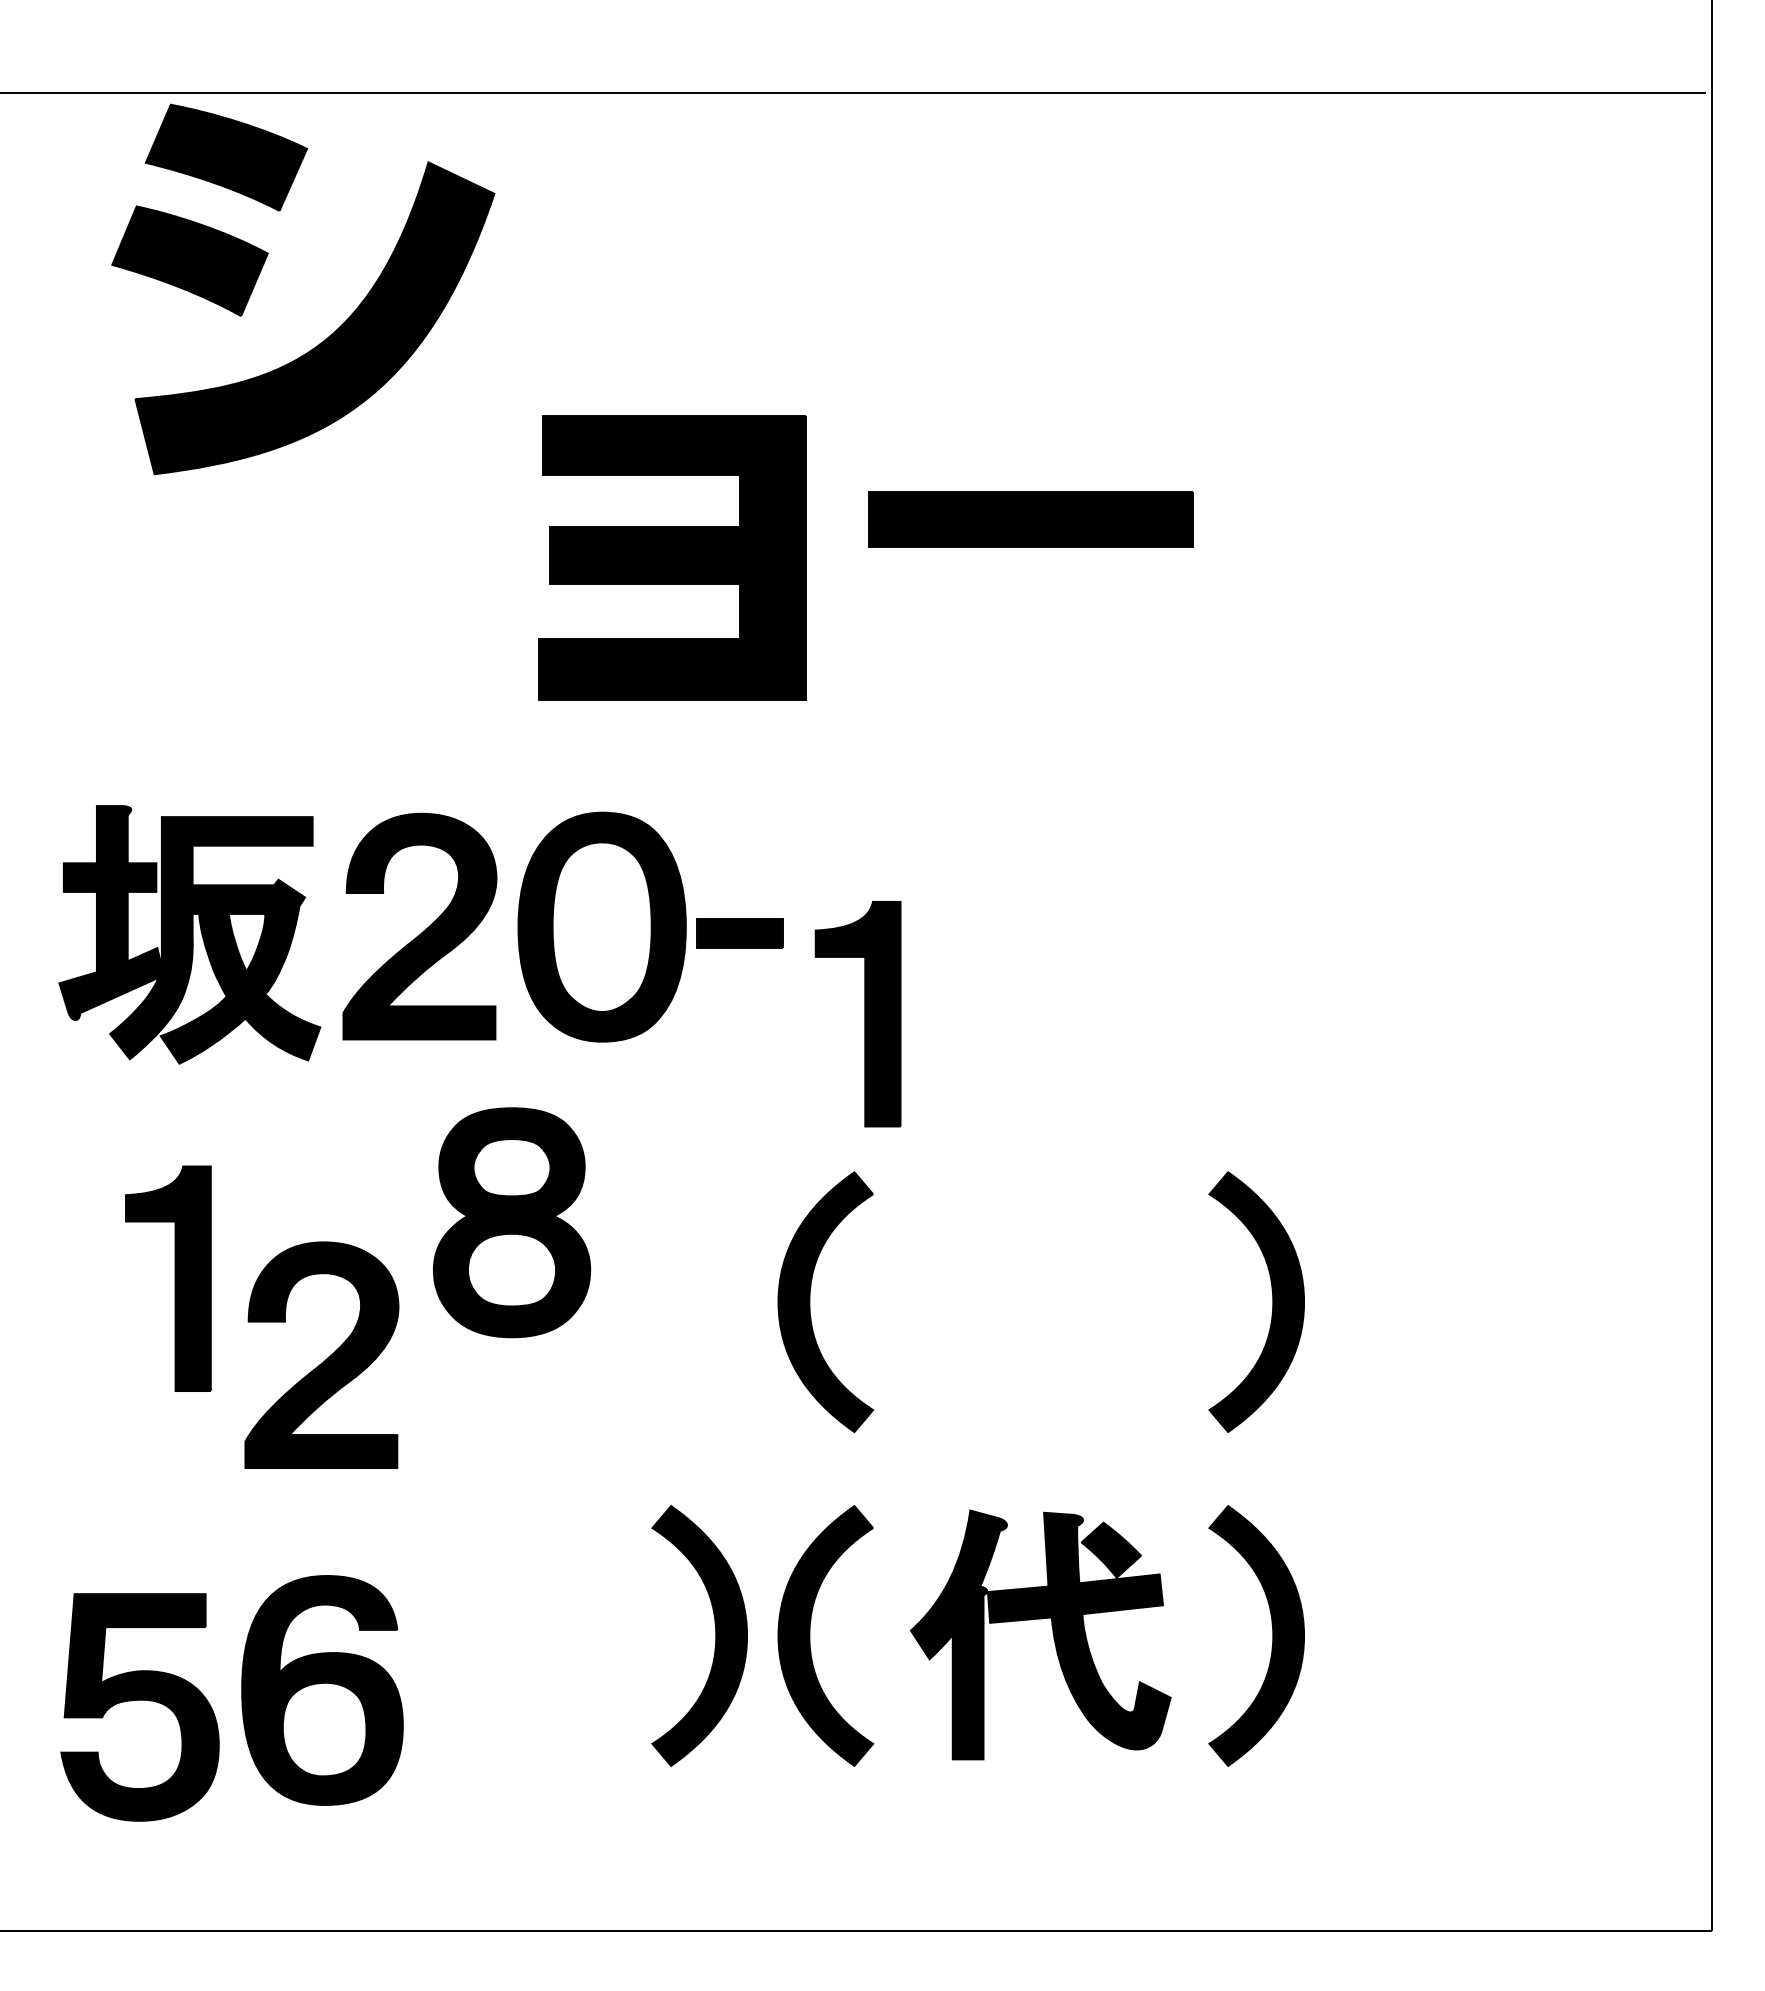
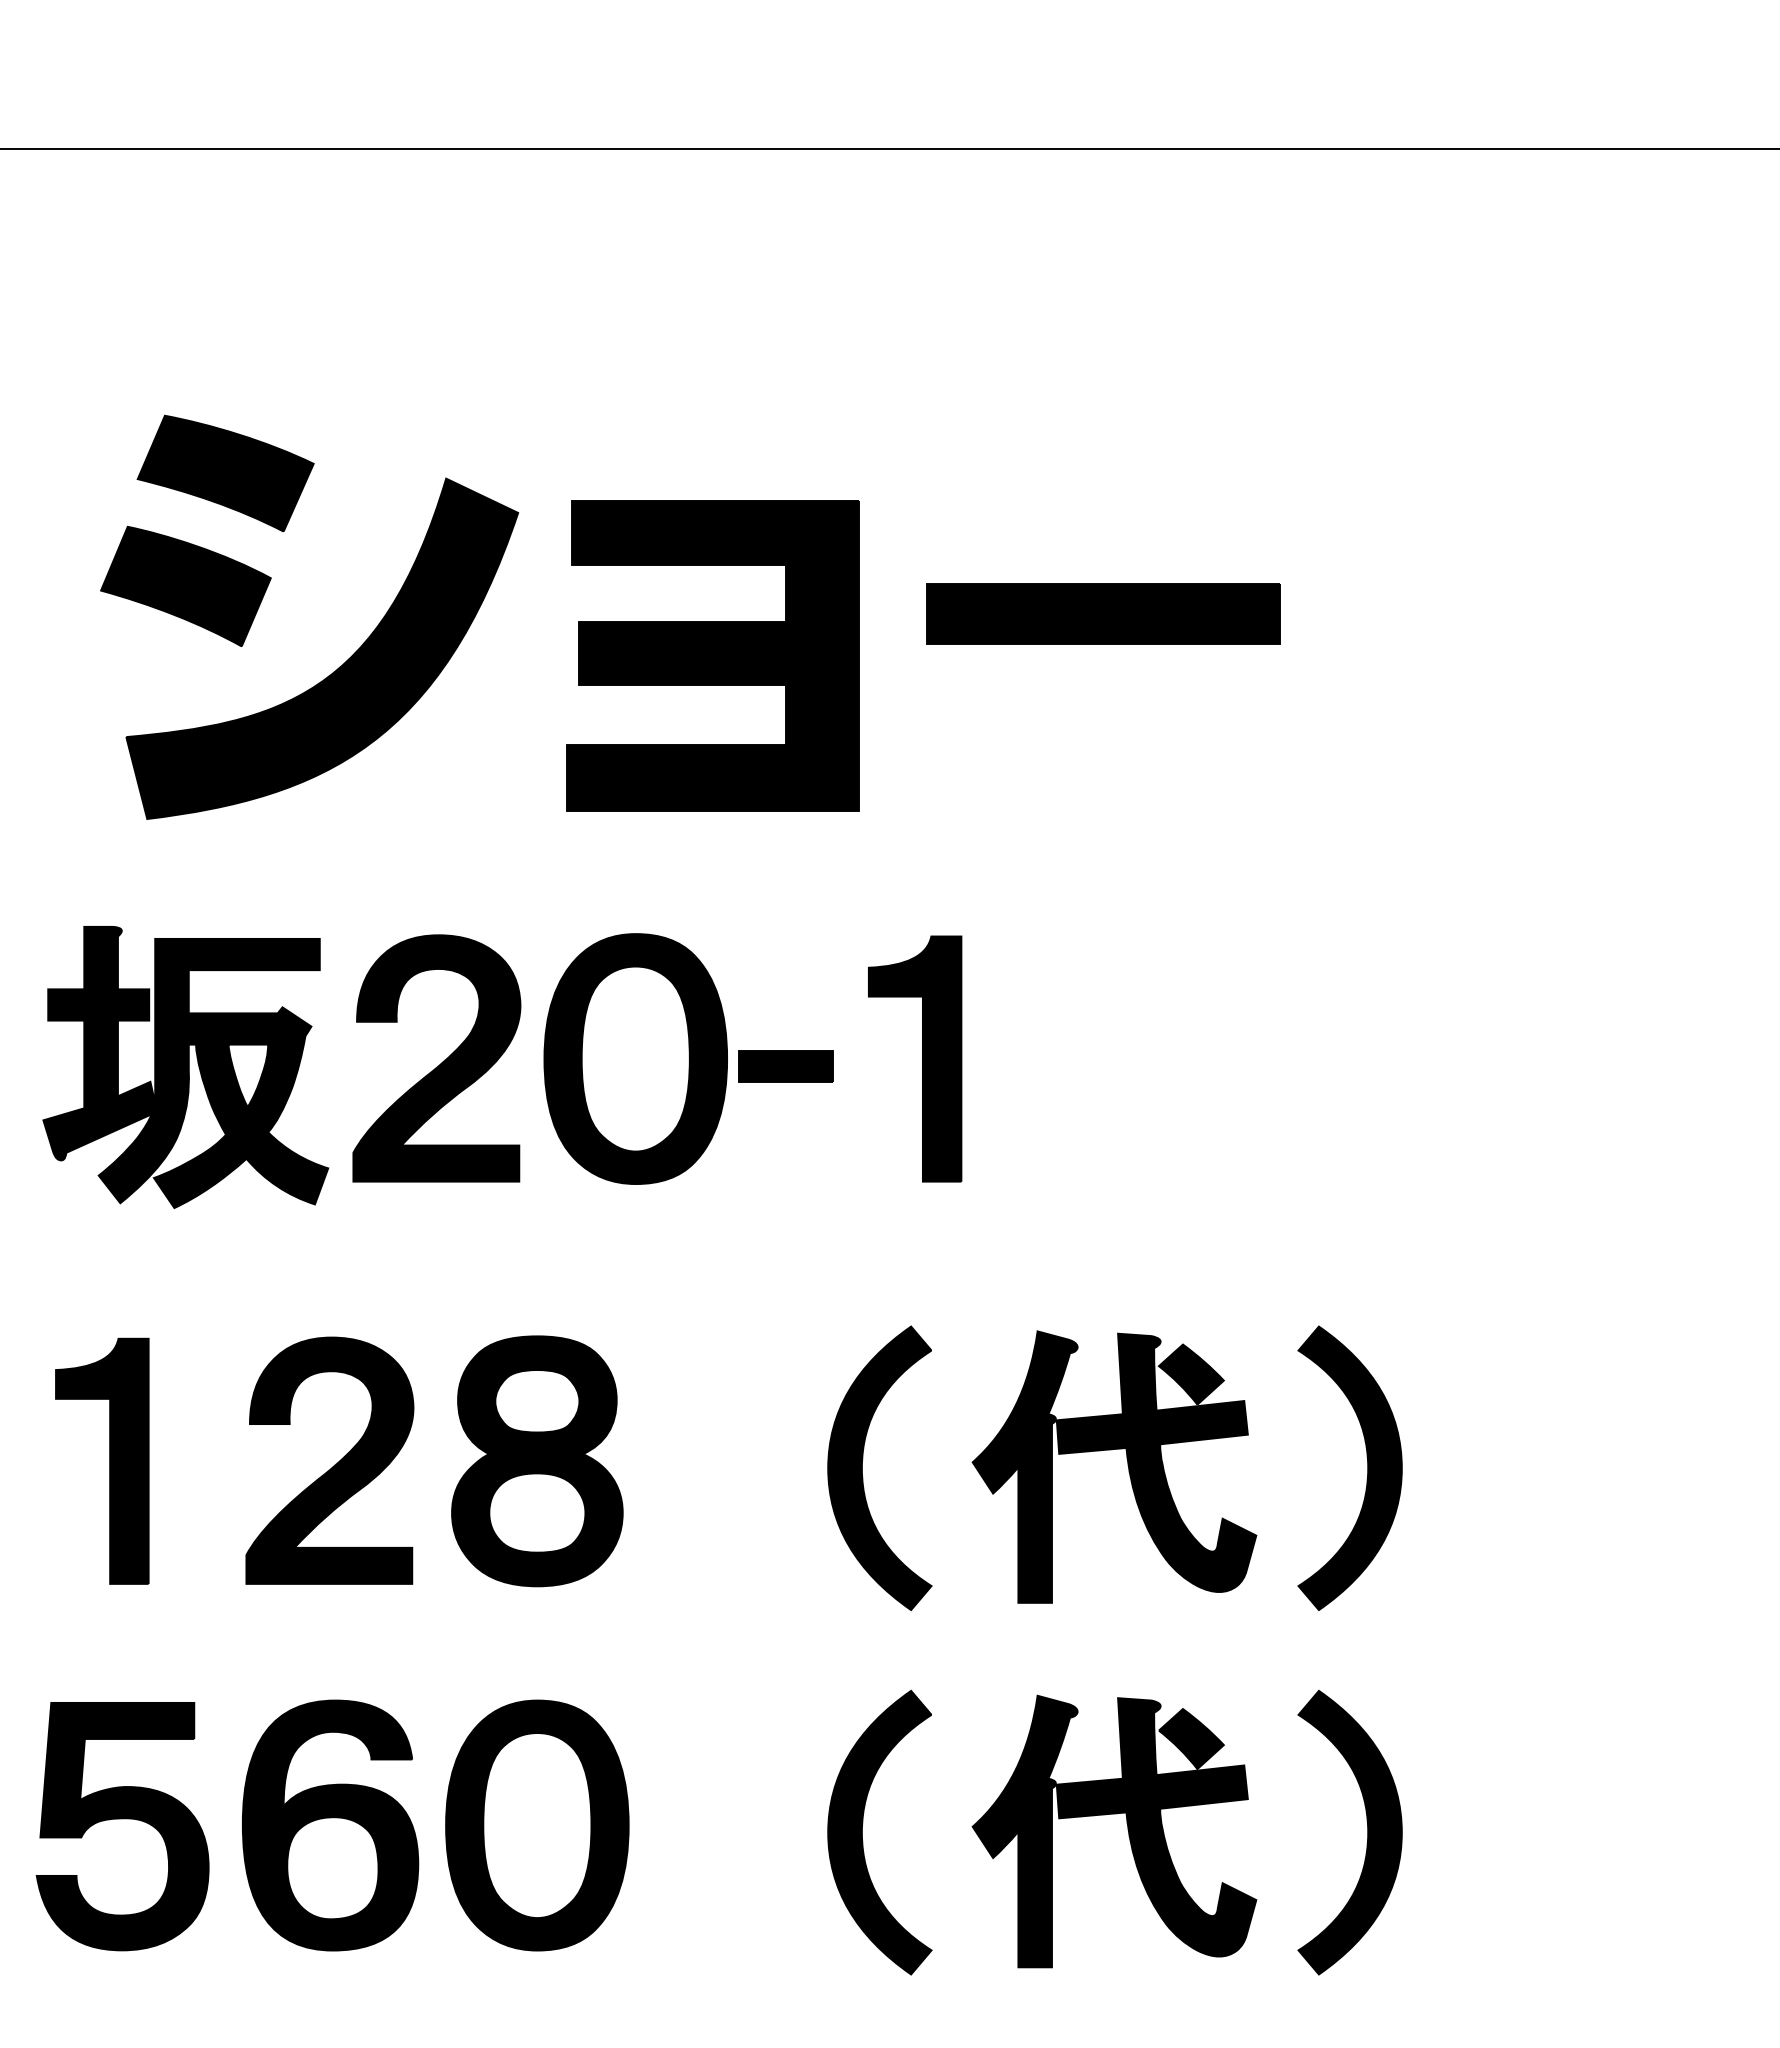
part: (261, 271) -> (263, 597), moved
part: (864, 1014) -> (922, 1059), moved
part: (512, 1222) -> (537, 1461), moved
part: (168, 1278) -> (102, 1461), moved
part: (1052, 1299) -> (1127, 1465), added
part: (326, 1358) -> (334, 1464), moved
part: (511, 1629) -> (536, 1825), added
part: (715, 1635) -> (759, 1832), removed
part: (322, 1690) -> (330, 1825), moved
part: (139, 1700) -> (122, 1819), moved

